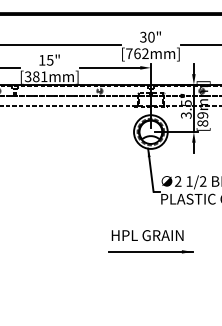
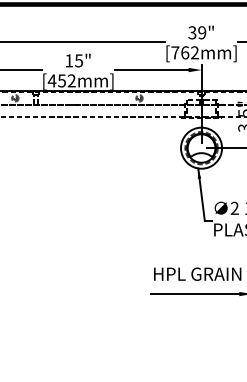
text: (151, 37) -> (202, 33), 30" -> 39"
text: (35, 76) -> (61, 80), [381mm] -> [452mm]

